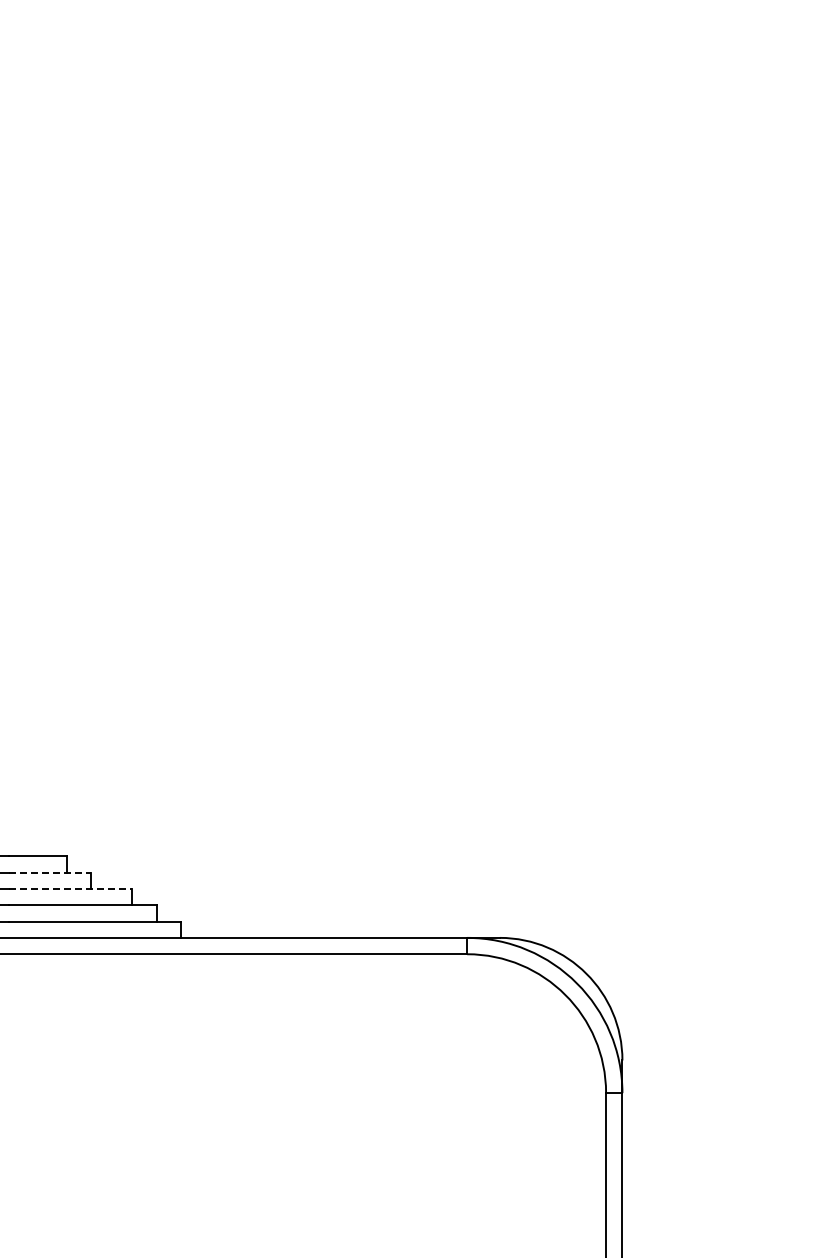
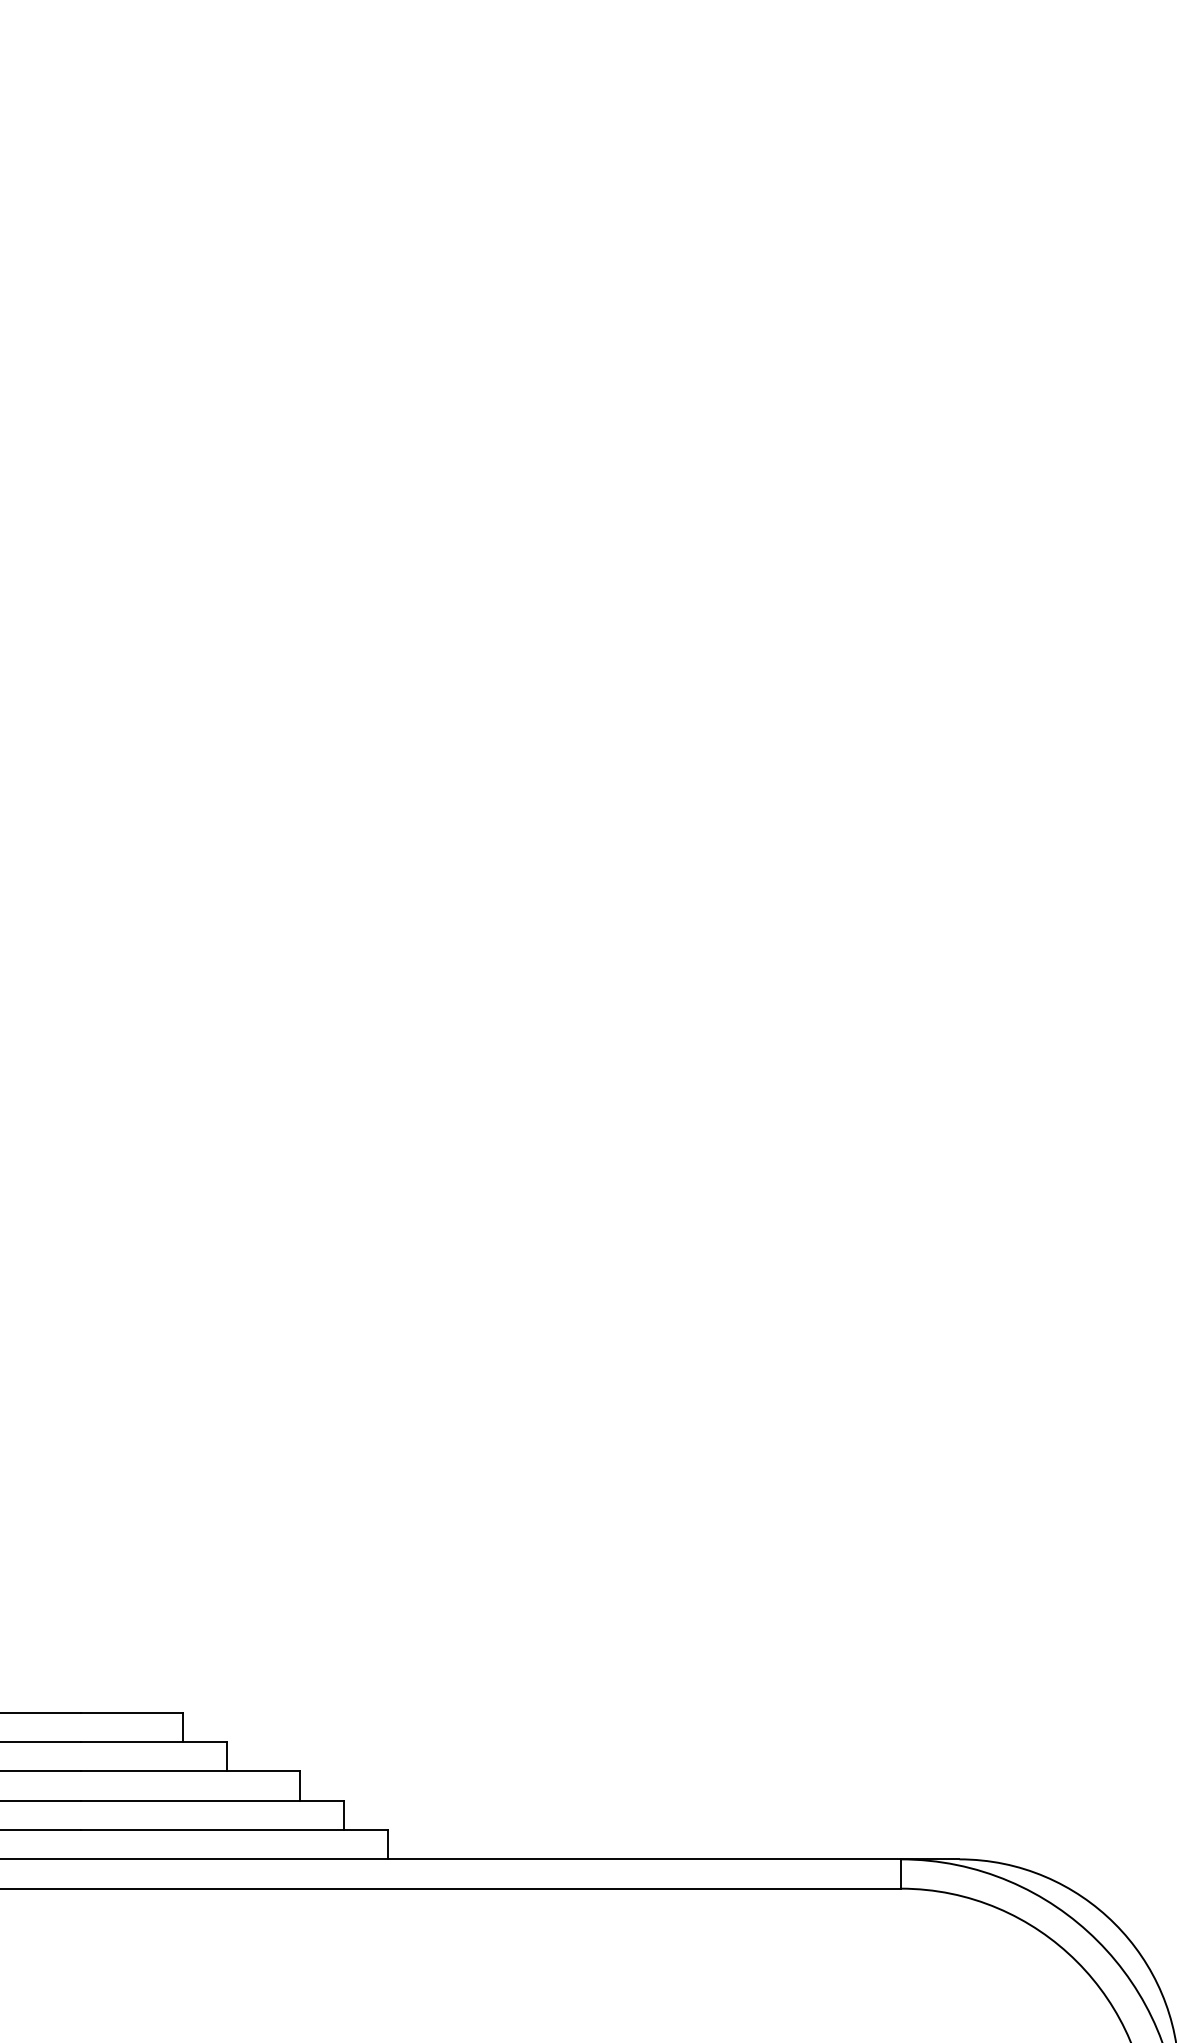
line: (50, 872) -> (154, 1742), dashed -> solid
line: (71, 888) -> (191, 1770), dashed -> solid

